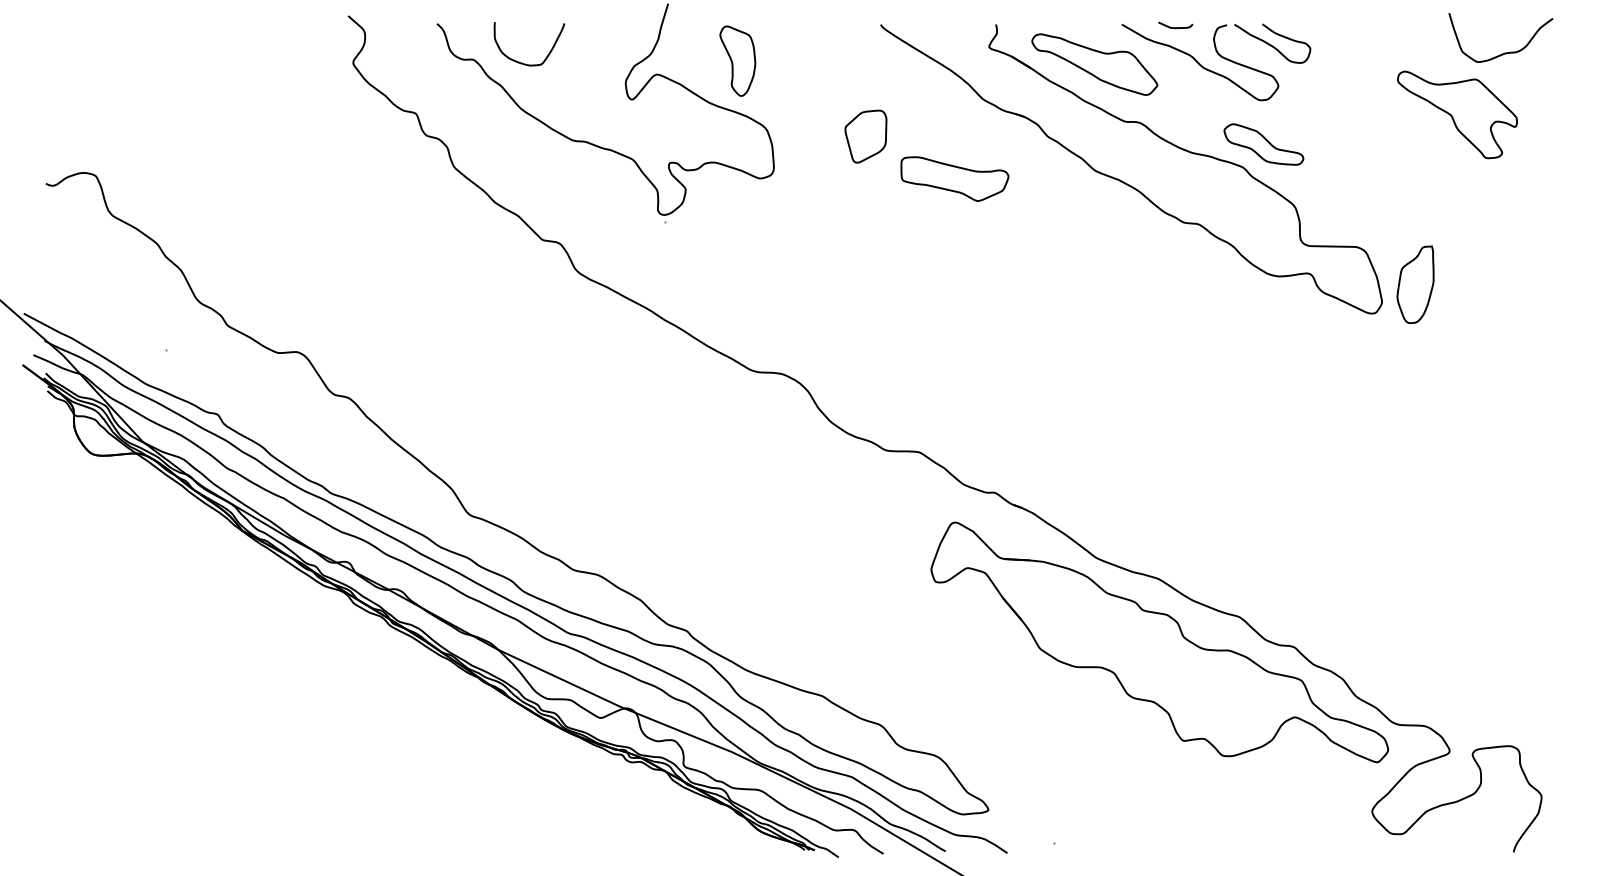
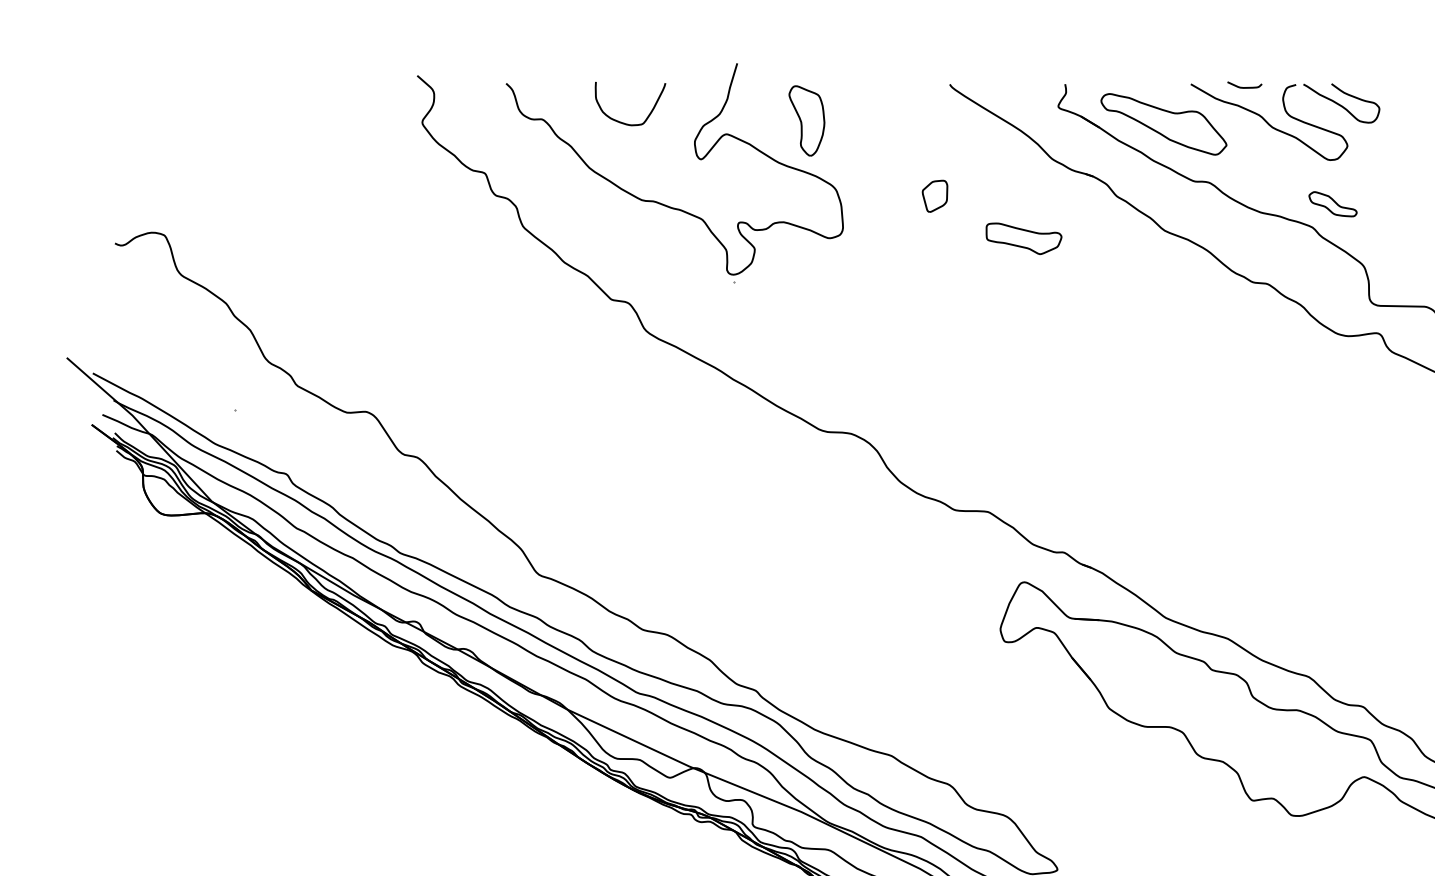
curve: (522, 62) -> (623, 122), moved
part: (865, 136) -> (934, 196), size x0.6
part: (1263, 144) -> (1332, 204), size x0.6
part: (954, 178) -> (1023, 238), size x0.7

